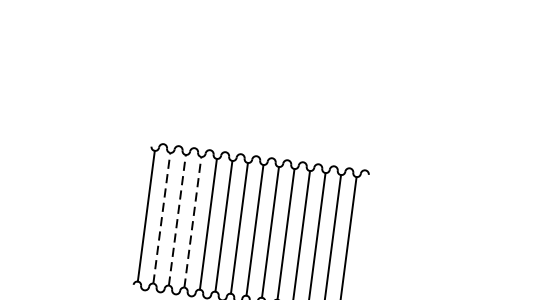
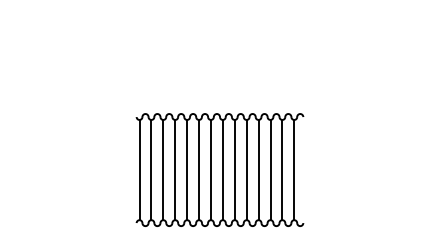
line: (162, 217) -> (151, 169), dashed -> solid
line: (177, 219) -> (163, 169), dashed -> solid
line: (193, 221) -> (175, 169), dashed -> solid

